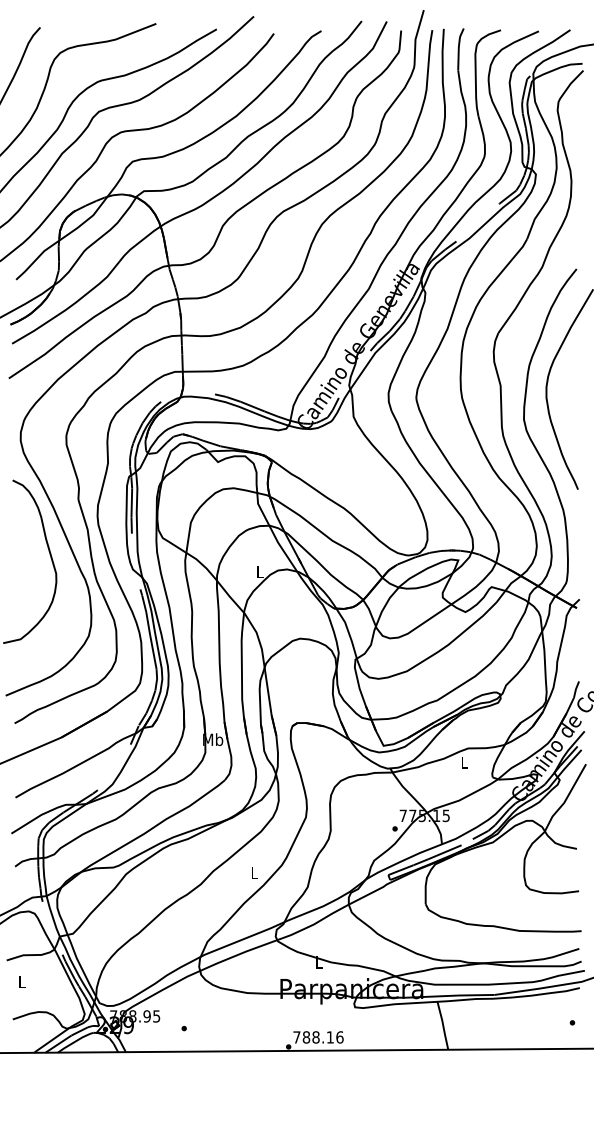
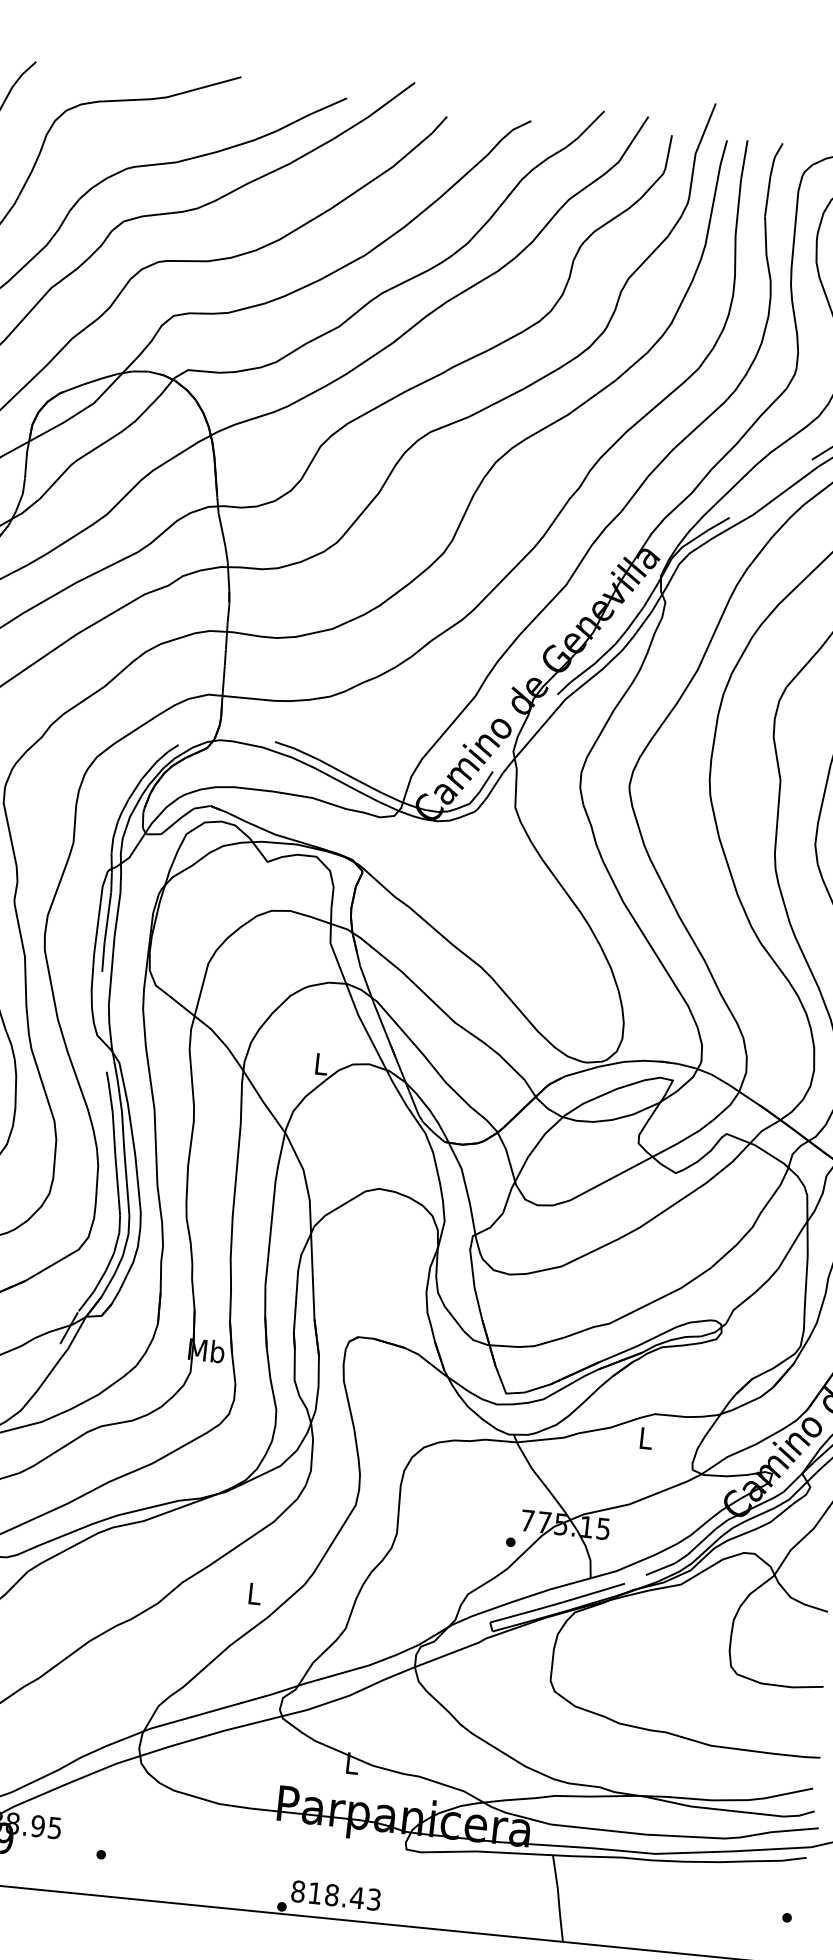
text: (318, 1037) -> (336, 1895), 788.16 -> 818.43

